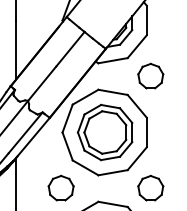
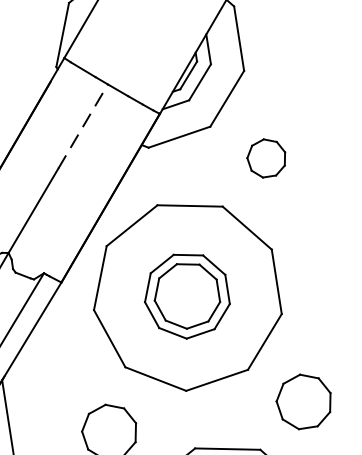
line: (70, 48) -> (82, 125), solid -> dashed
part: (150, 75) -> (265, 156), size x0.7
part: (104, 132) -> (184, 295), size x0.7

